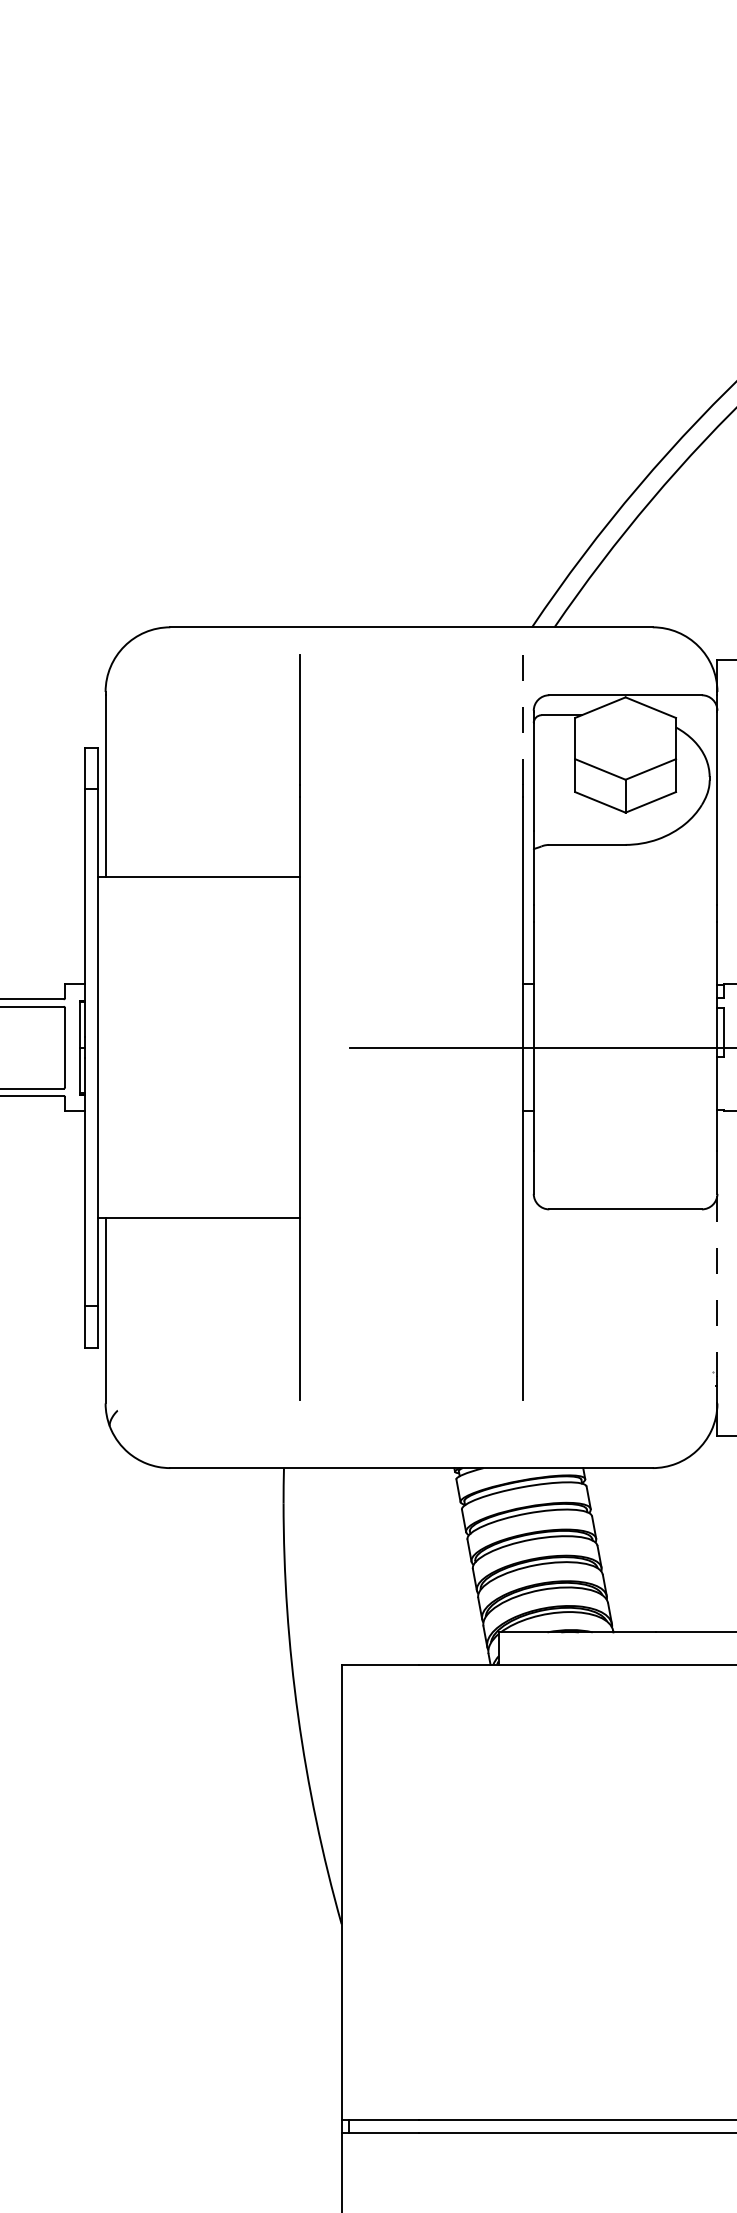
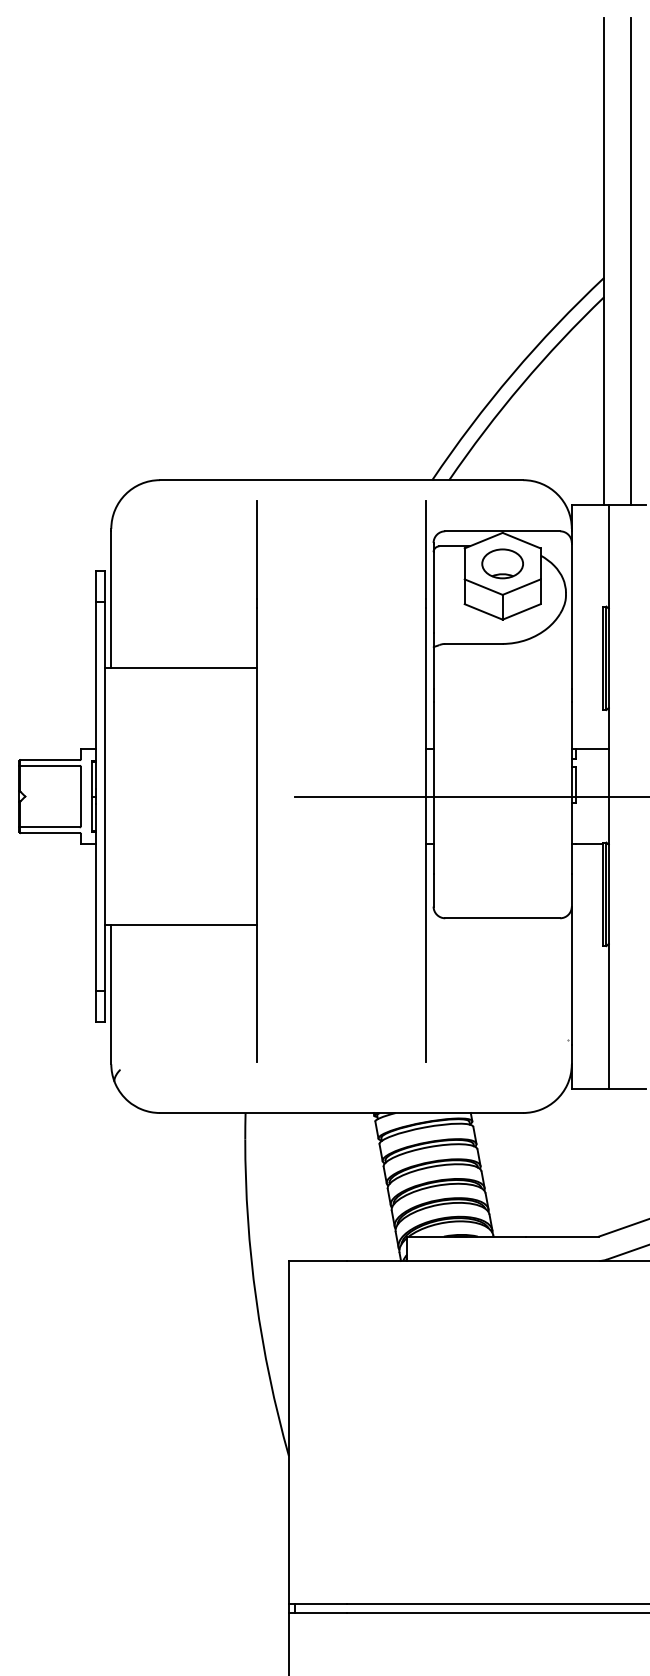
line: (523, 719) -> (425, 549), dashed -> solid
part: (625, 738) -> (502, 563), added
line: (717, 1285) -> (571, 975), dashed -> solid

